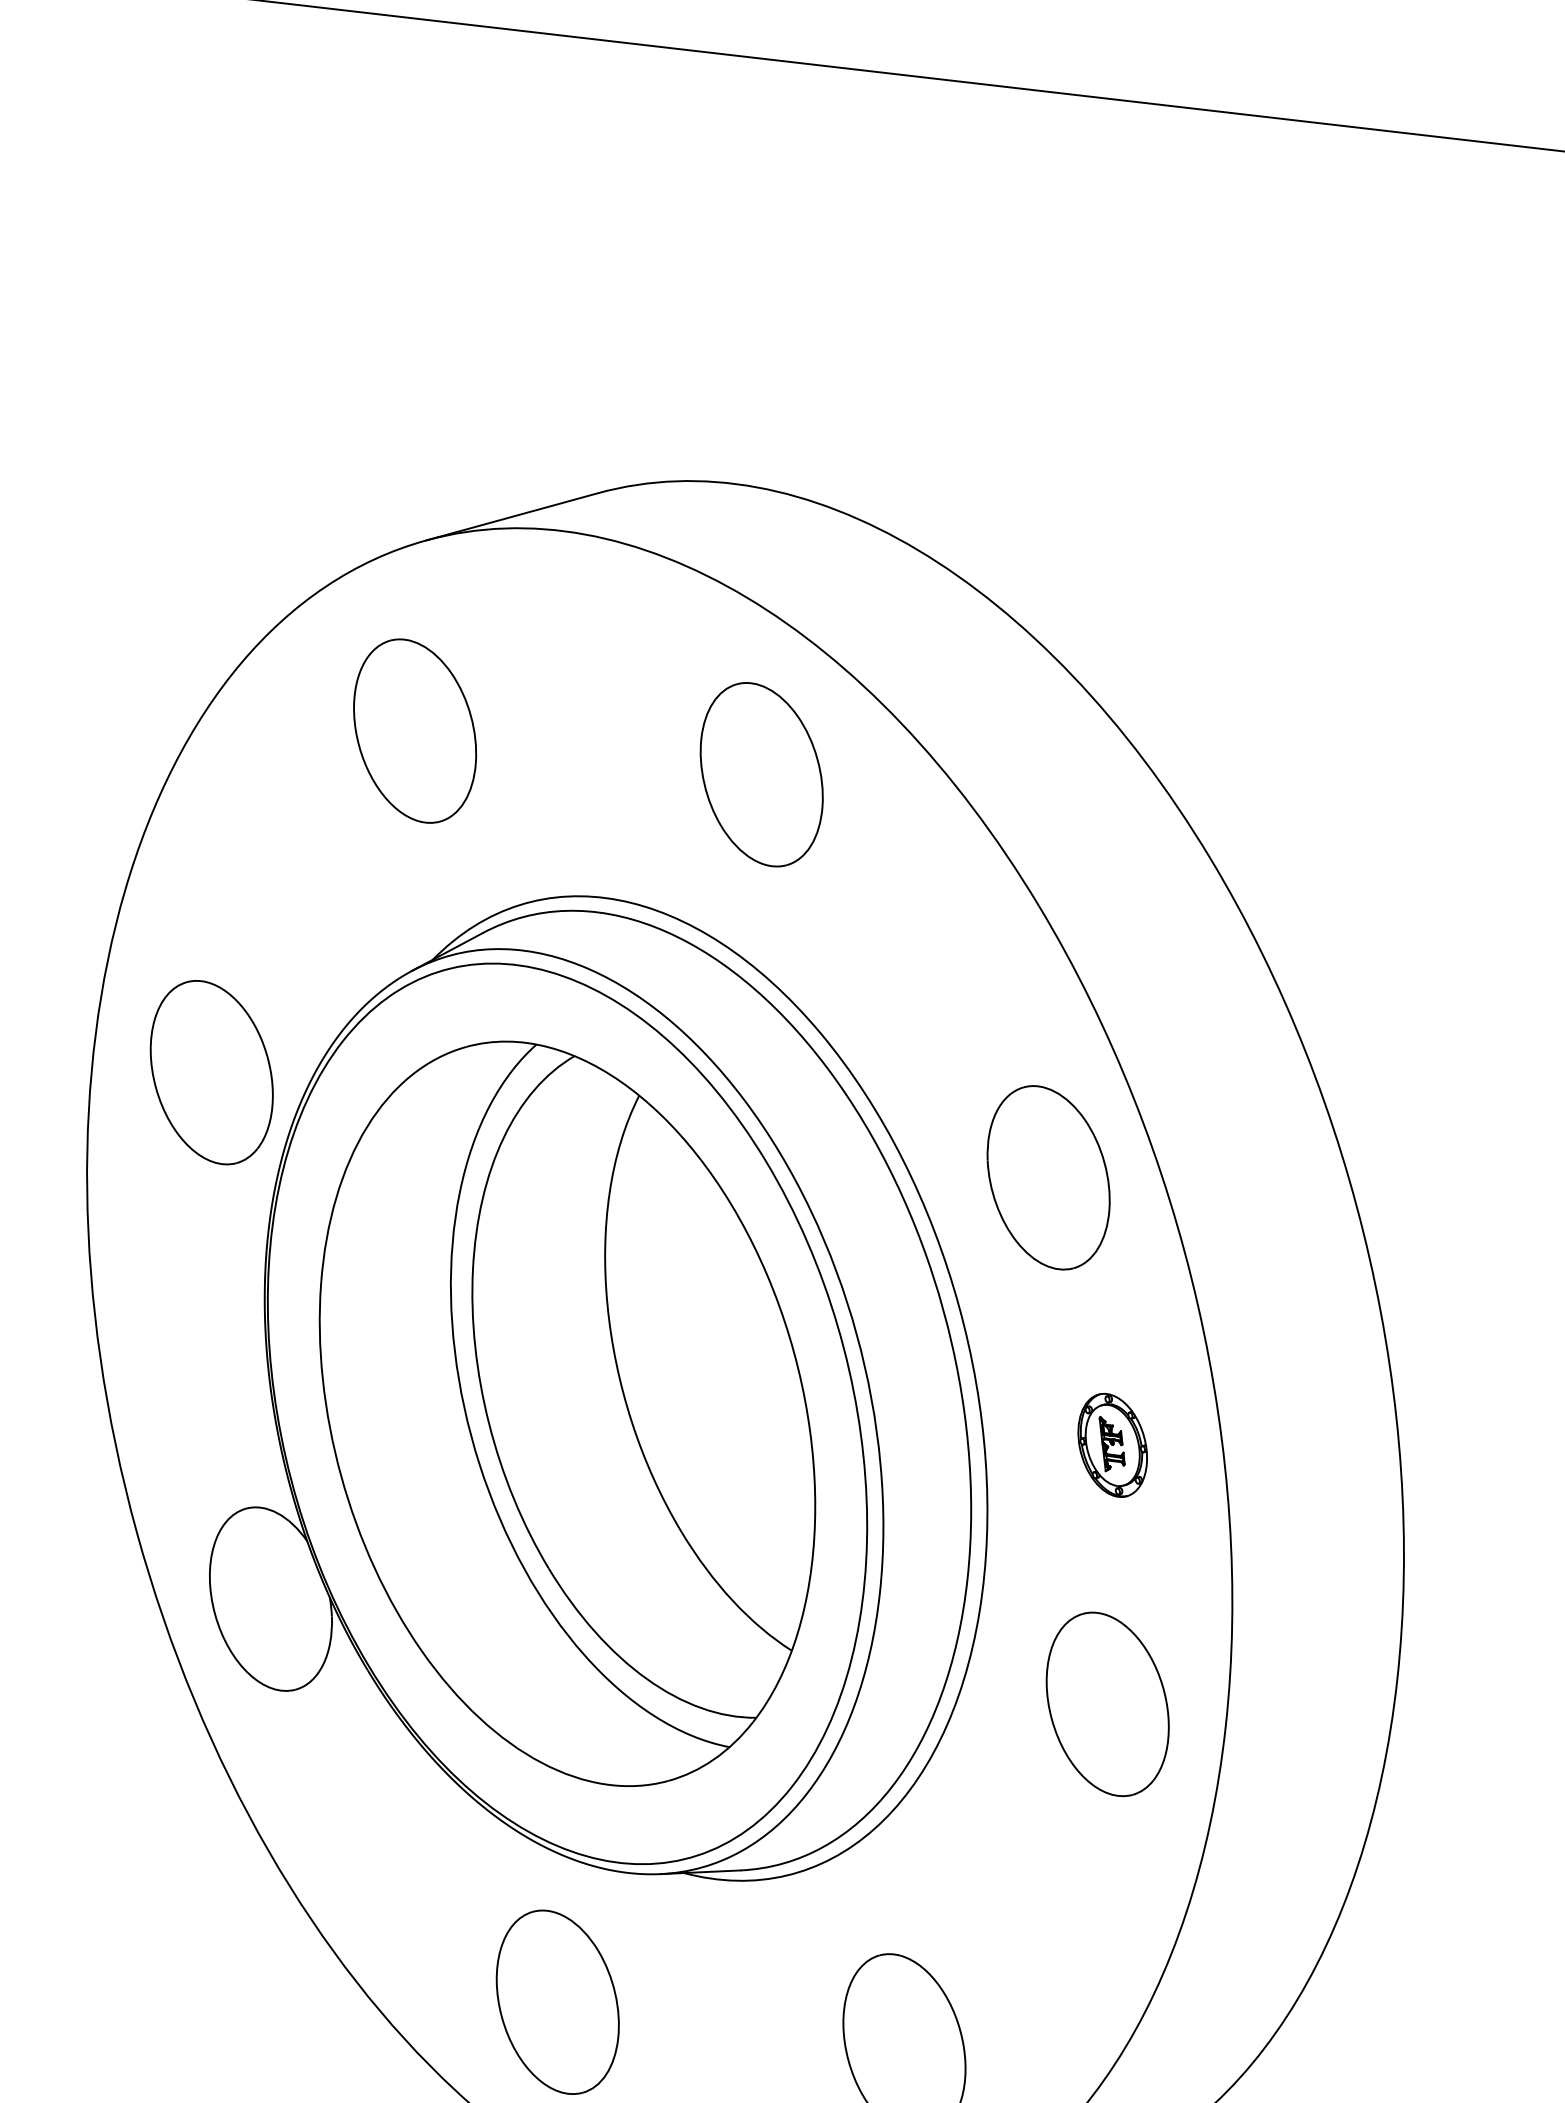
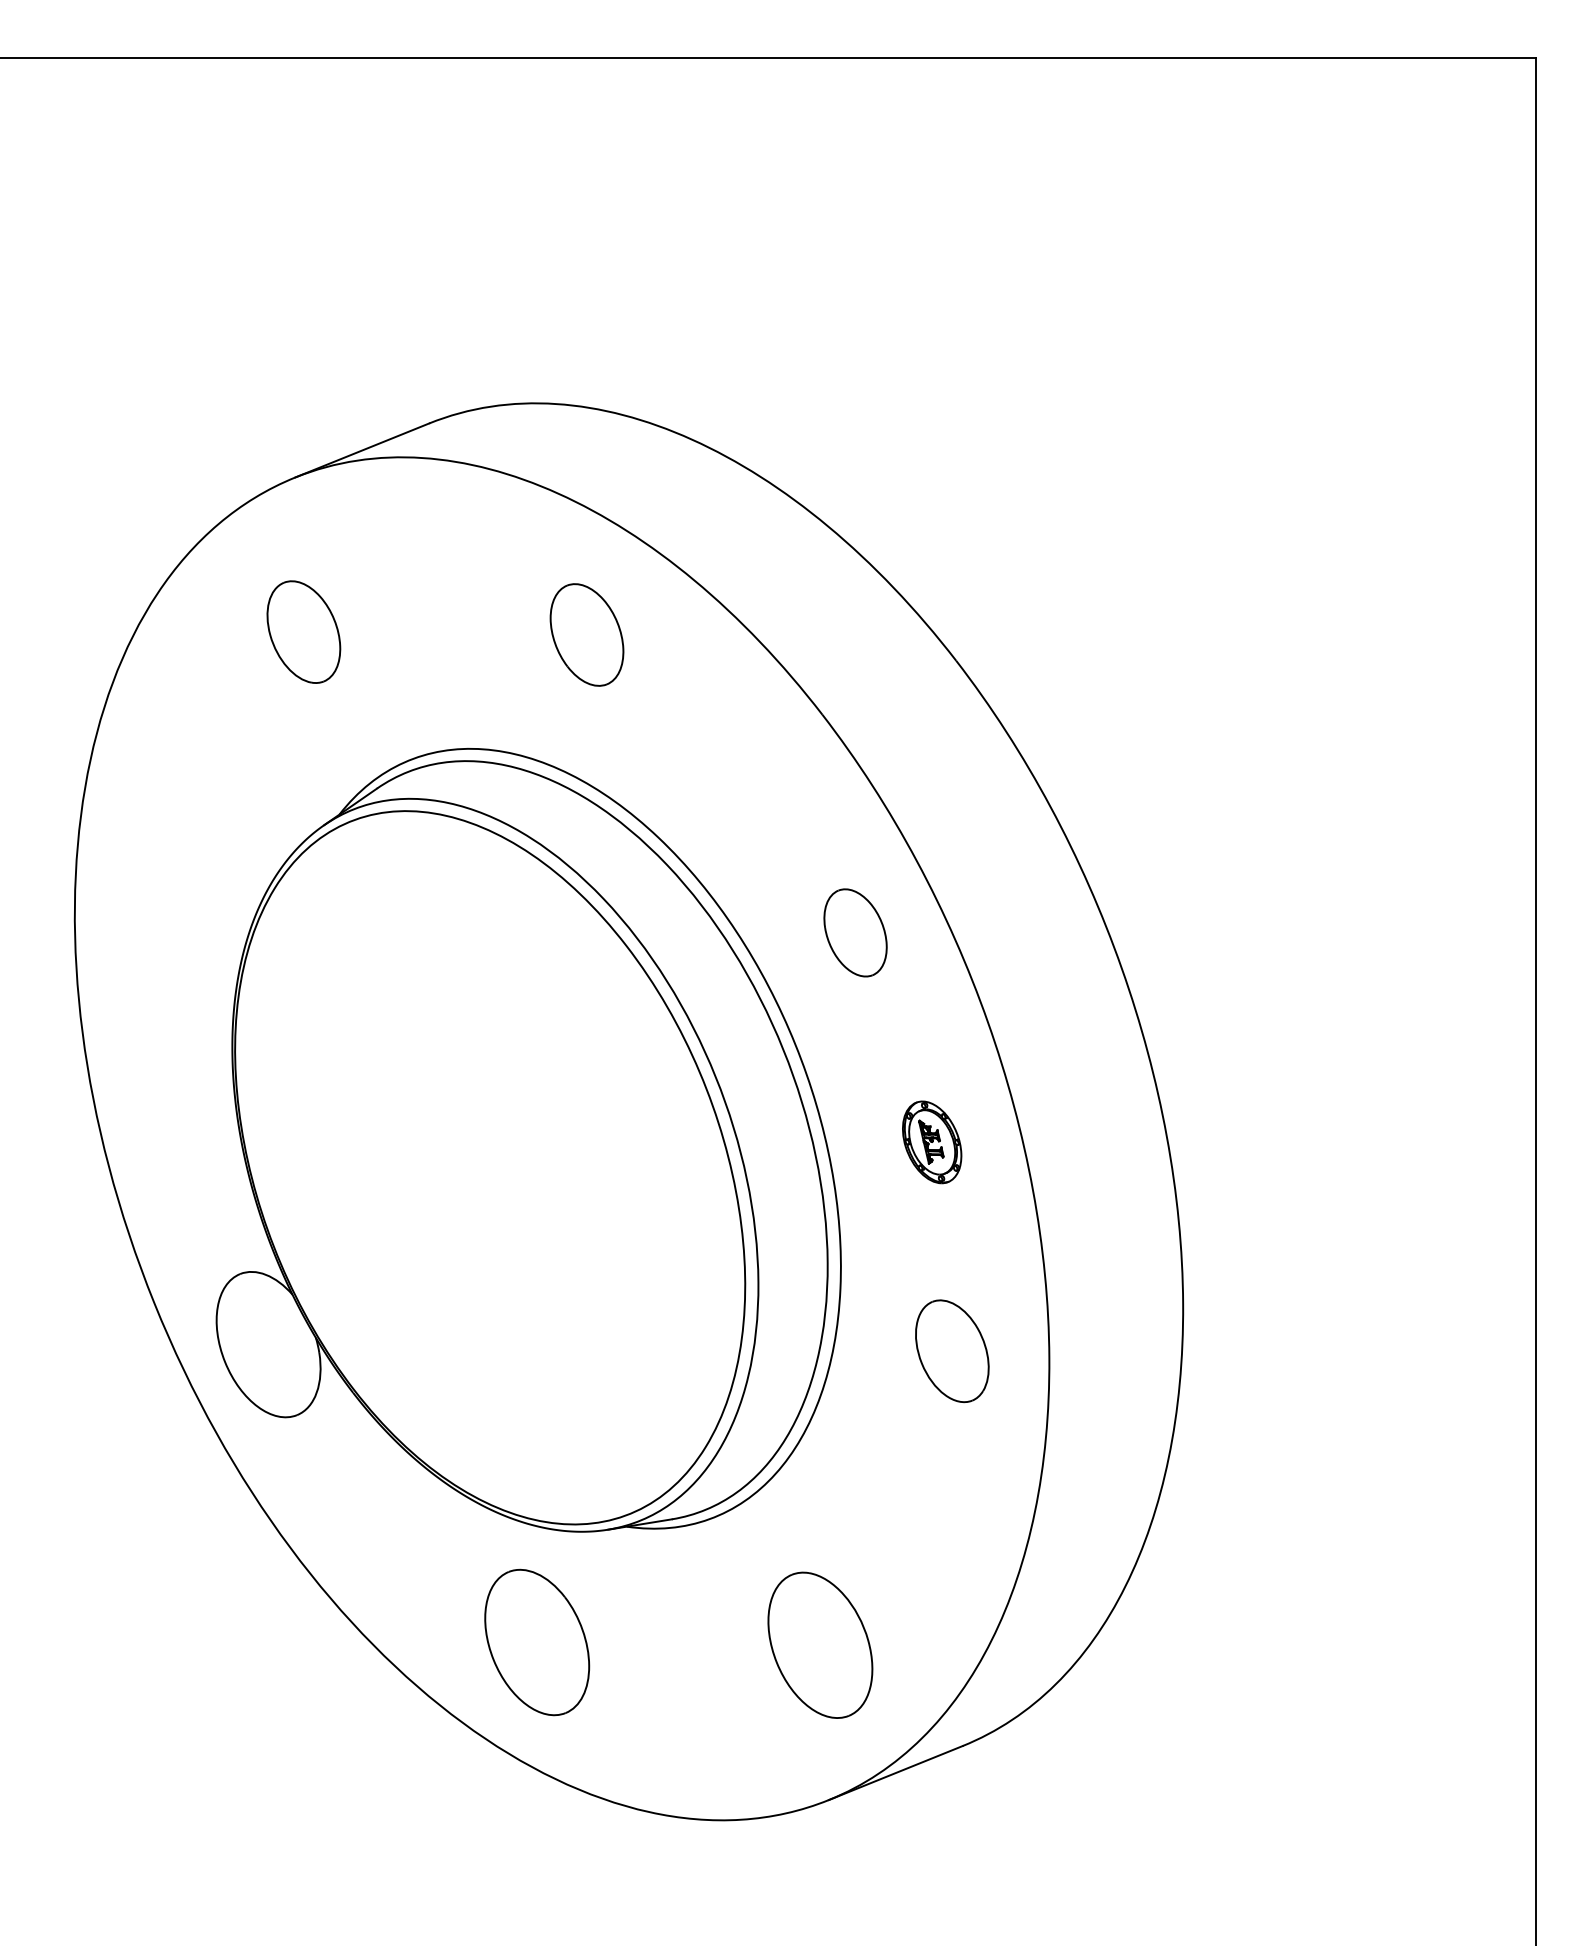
part: (414, 730) -> (303, 631), size x0.7
part: (761, 774) -> (586, 634), size x0.7
part: (211, 1071) -> (171, 925), removed
part: (1048, 1177) -> (855, 932), size x0.6
part: (566, 1413) -> (489, 1167), removed
part: (1108, 1703) -> (952, 1350), size x0.7

